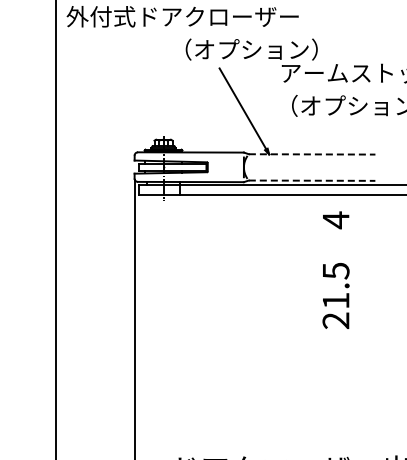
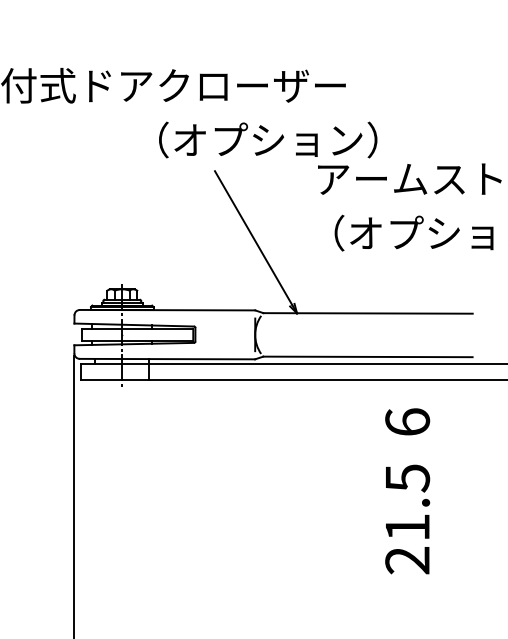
line: (312, 154) -> (368, 313), dashed -> solid
line: (312, 180) -> (368, 356), dashed -> solid
text: (335, 220) -> (406, 422), 4 -> 6
text: (335, 295) -> (406, 518), moved

